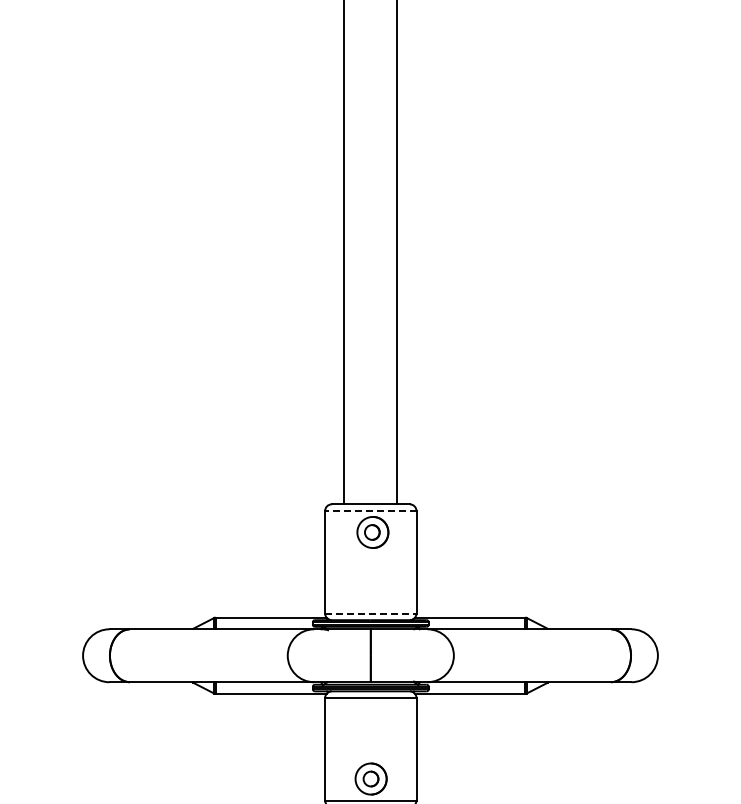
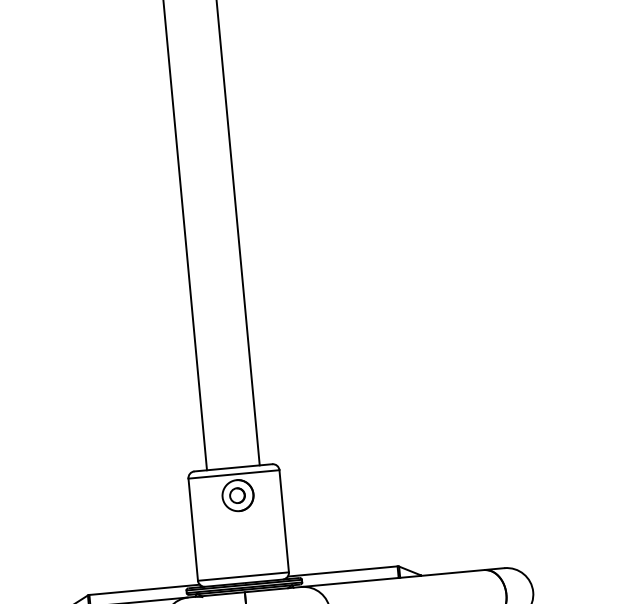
line: (370, 510) -> (233, 473), dashed -> solid
line: (370, 613) -> (243, 576), dashed -> solid

